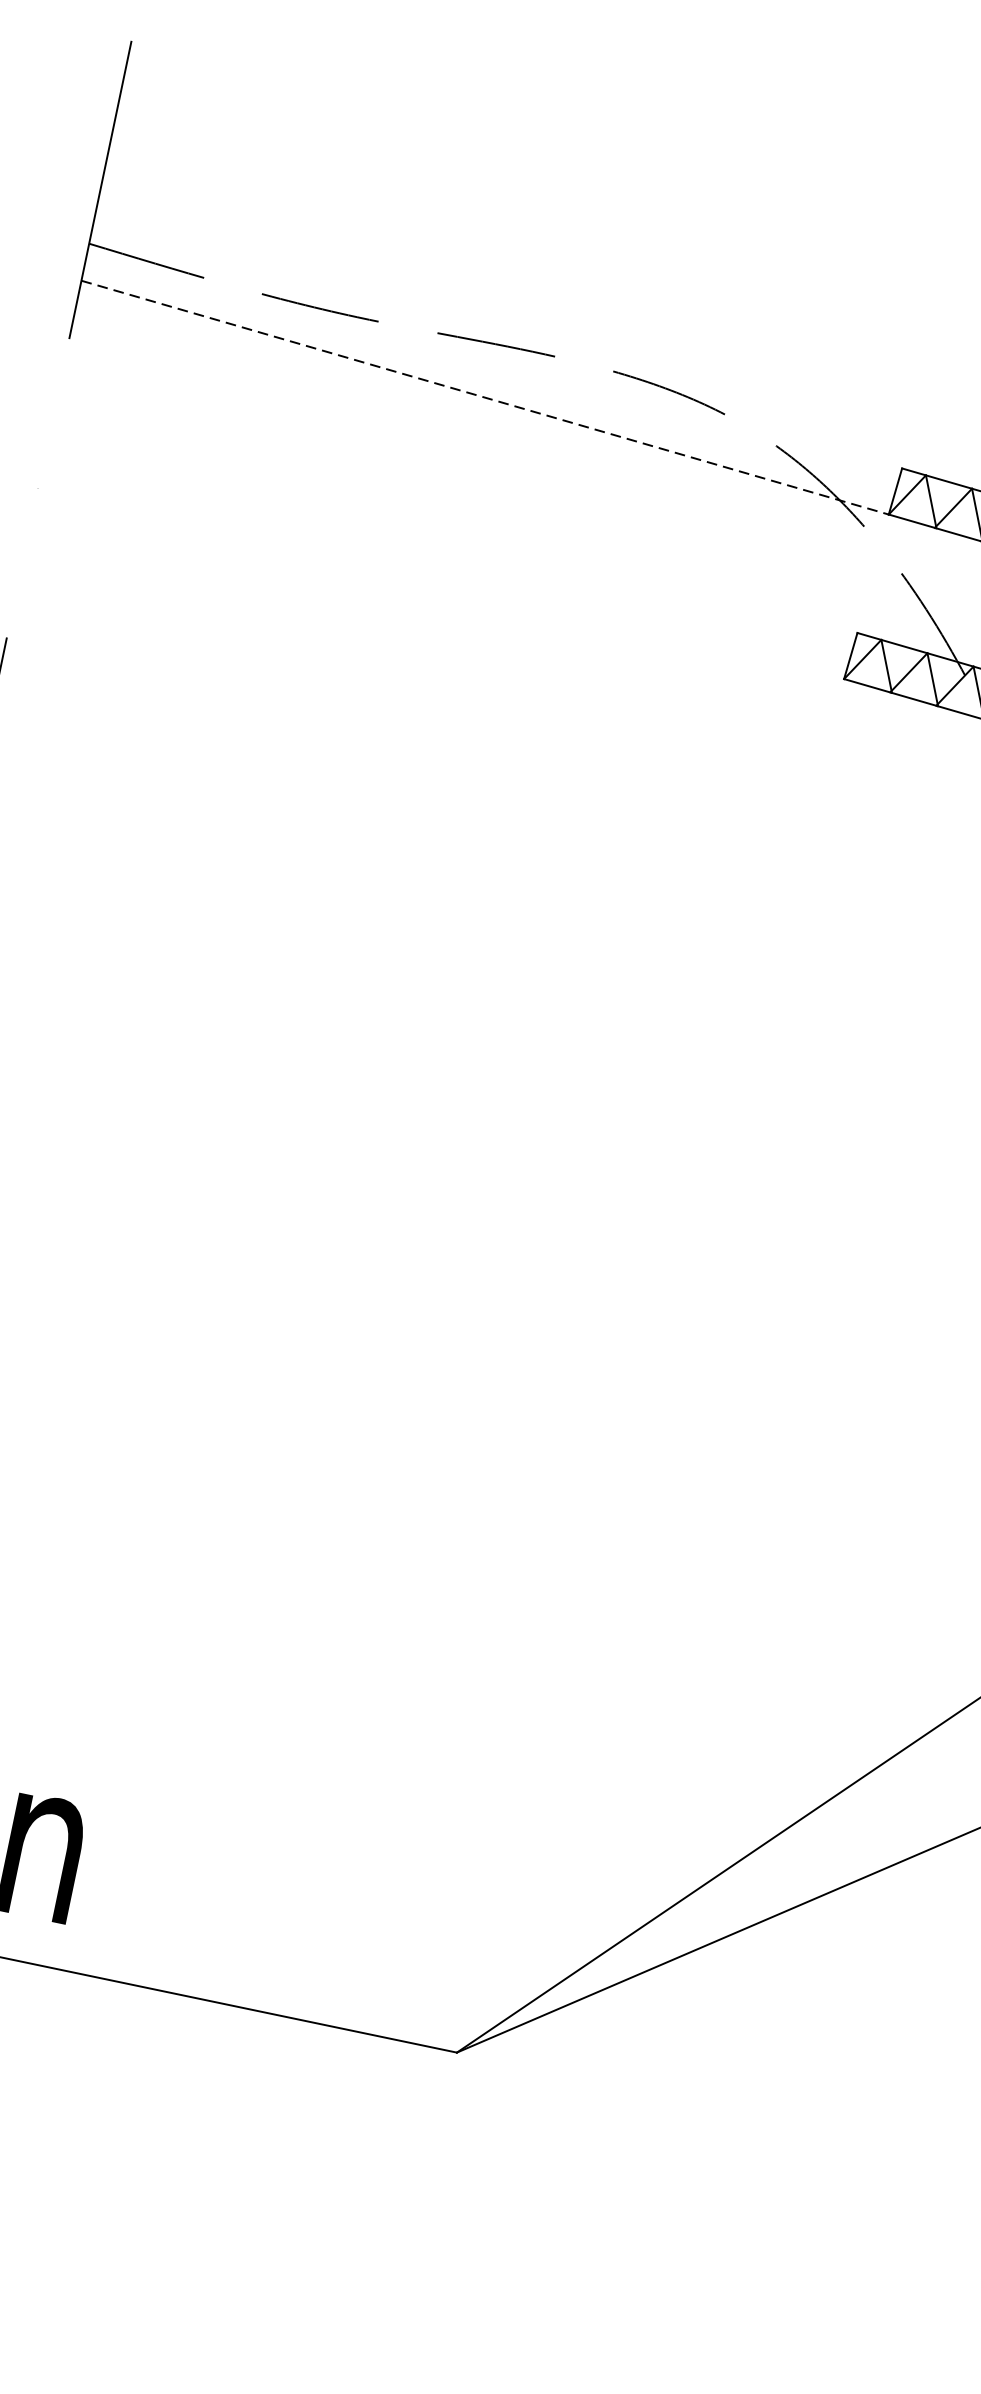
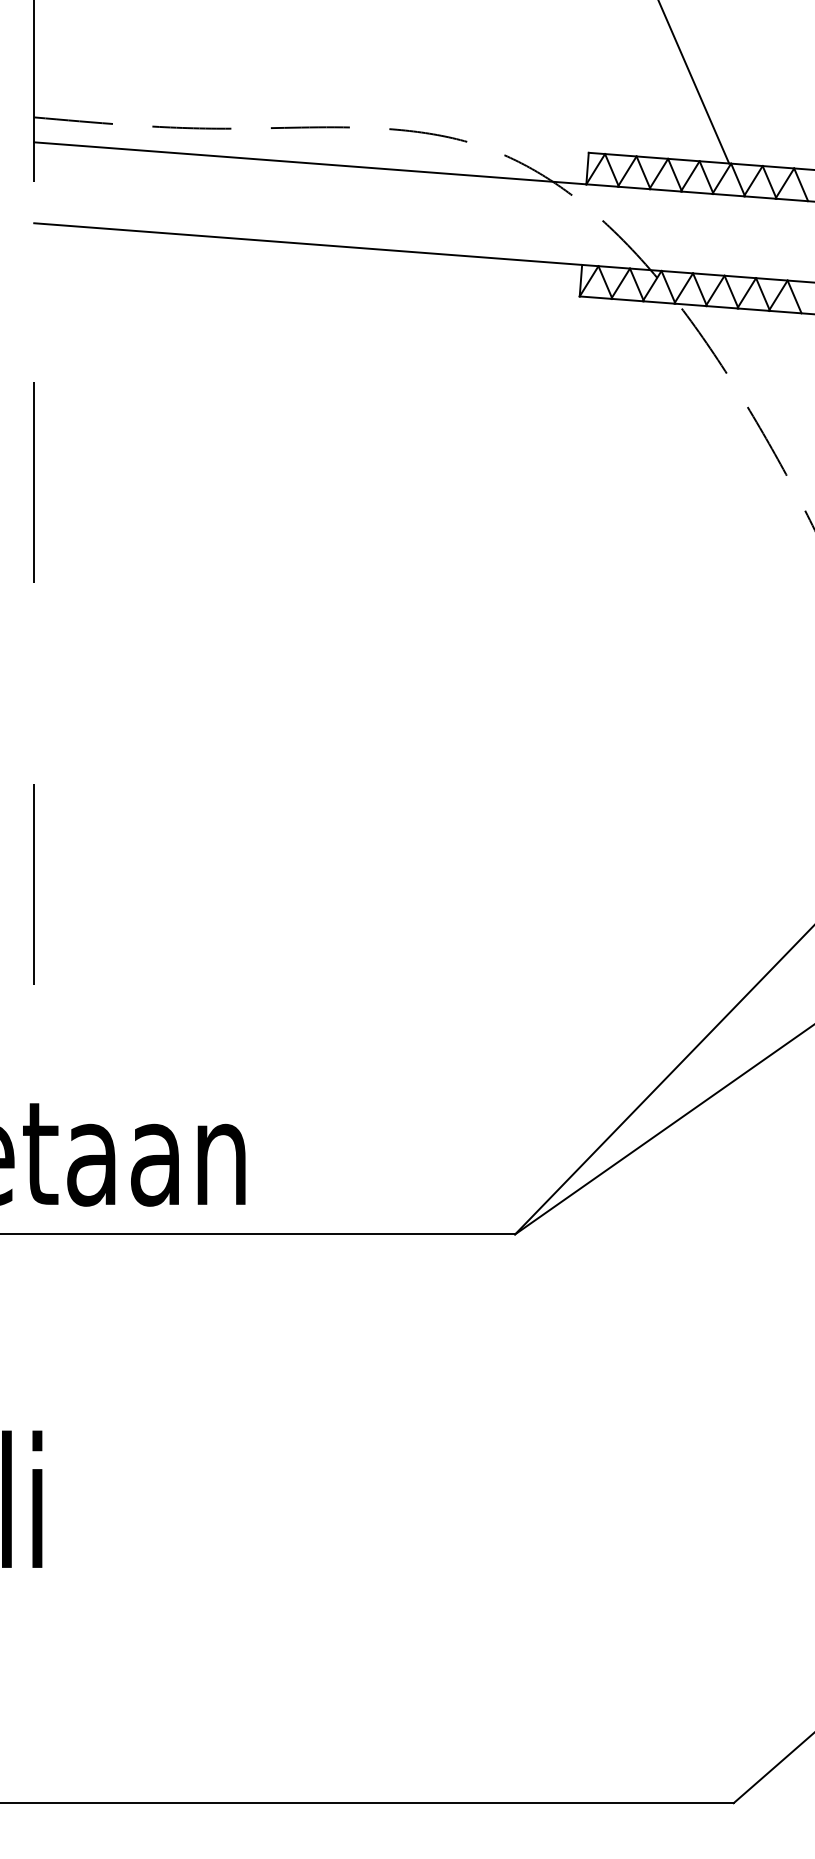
line: (485, 397) -> (310, 163), dashed -> solid
line: (456, 515) -> (307, 243), added

